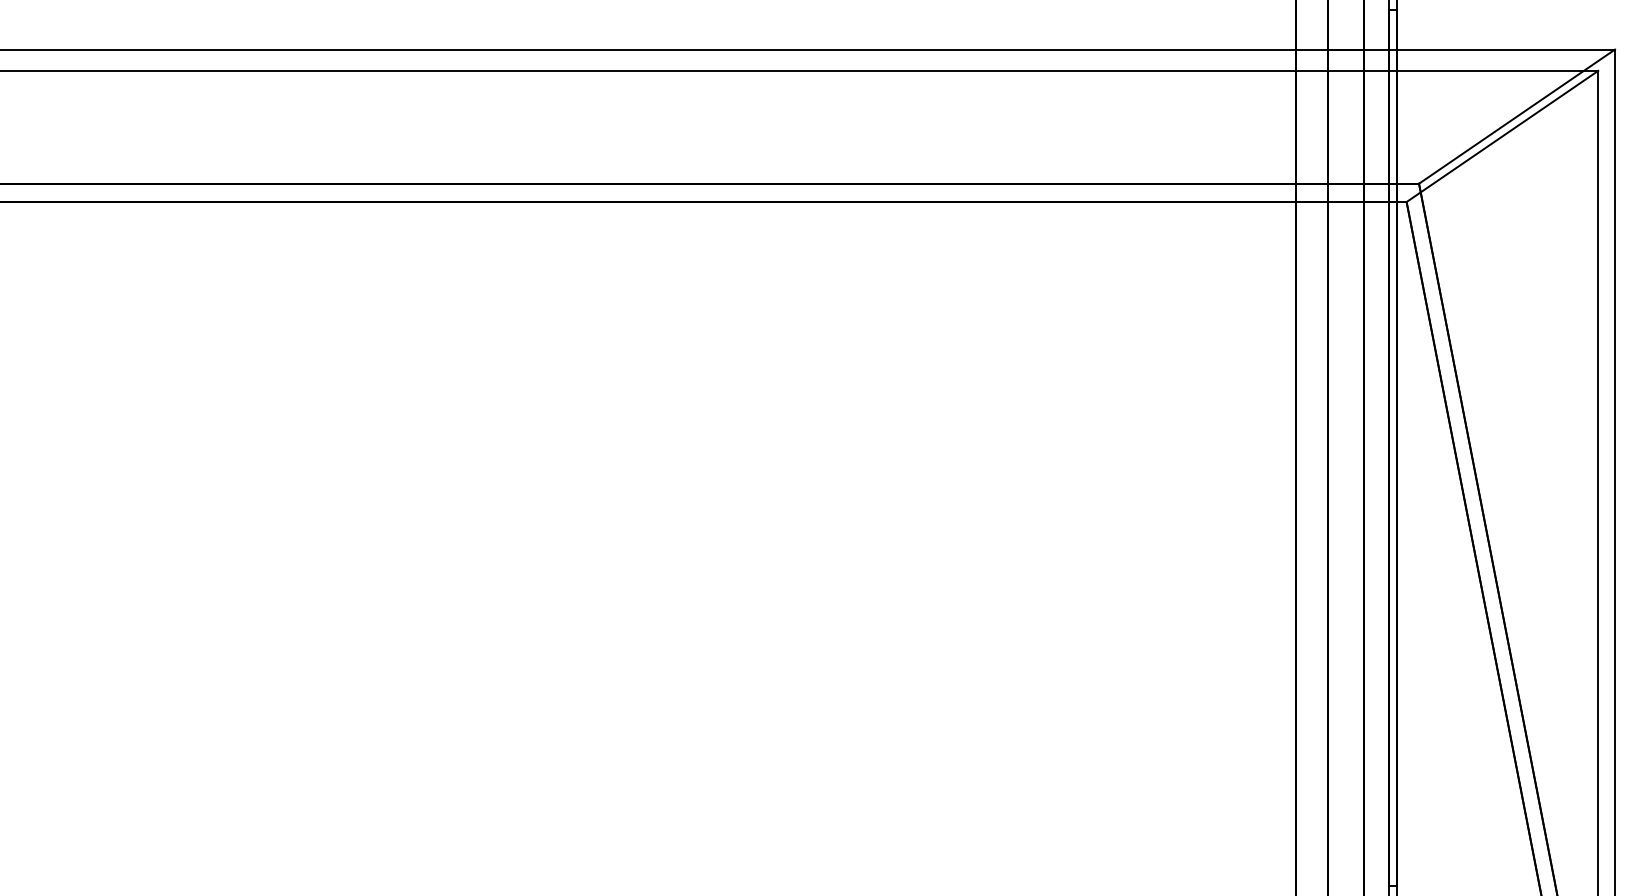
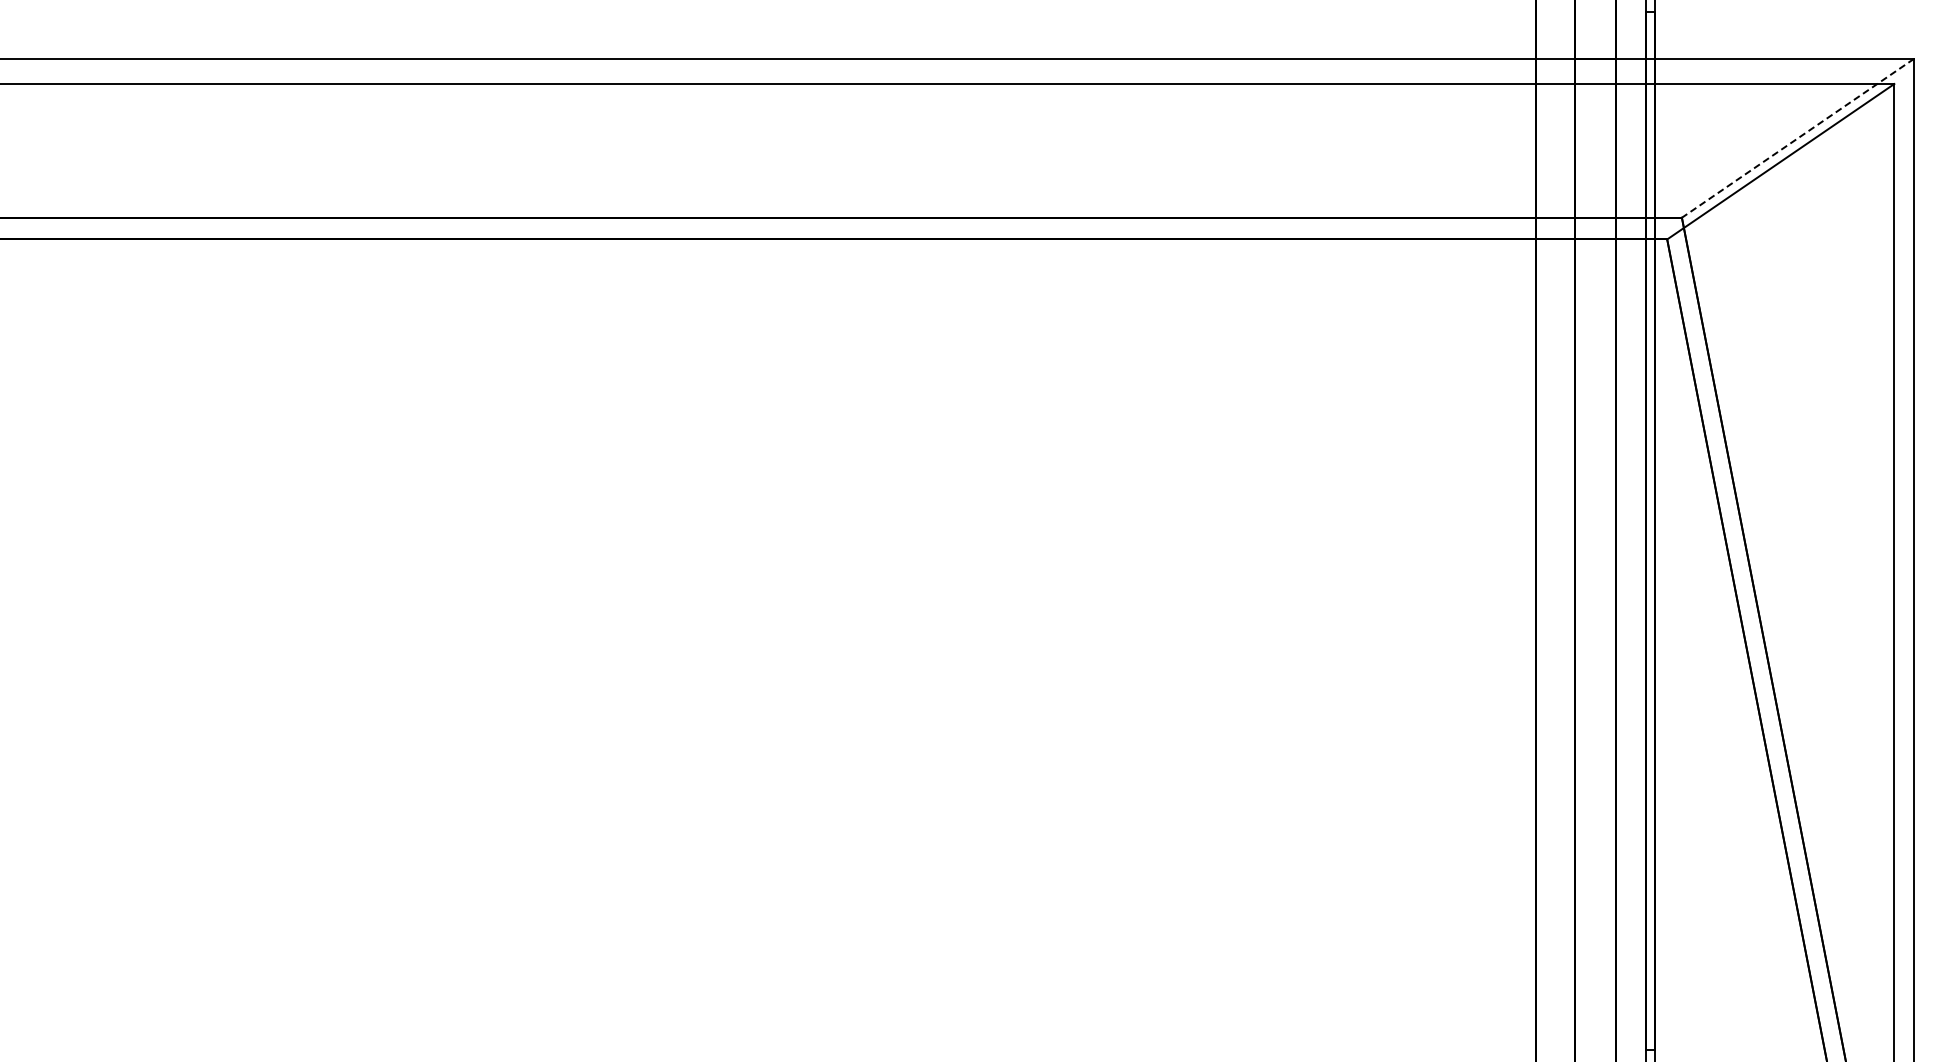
line: (1517, 116) -> (1798, 138), solid -> dashed

